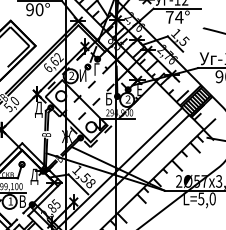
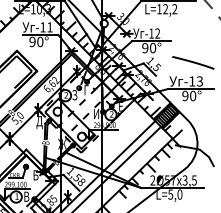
text: (174, 17) -> (149, 48), 74° -> 90°
text: (82, 76) -> (74, 95), И -> З
text: (109, 99) -> (96, 114), Б -> И
text: (34, 176) -> (36, 176), Д -> Б

